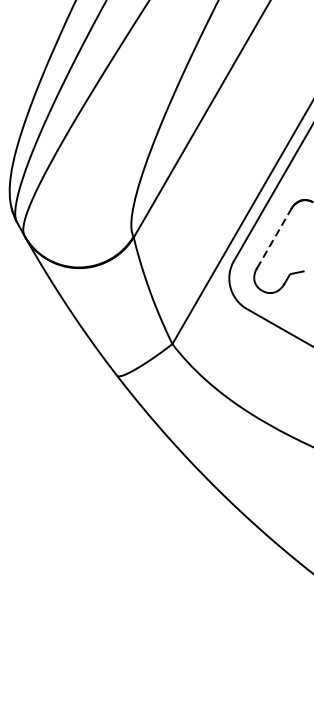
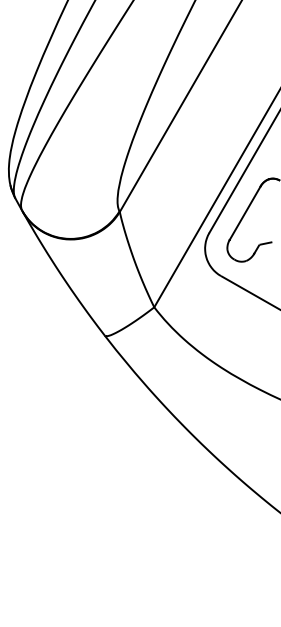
line: (274, 237) -> (245, 212), dashed -> solid

